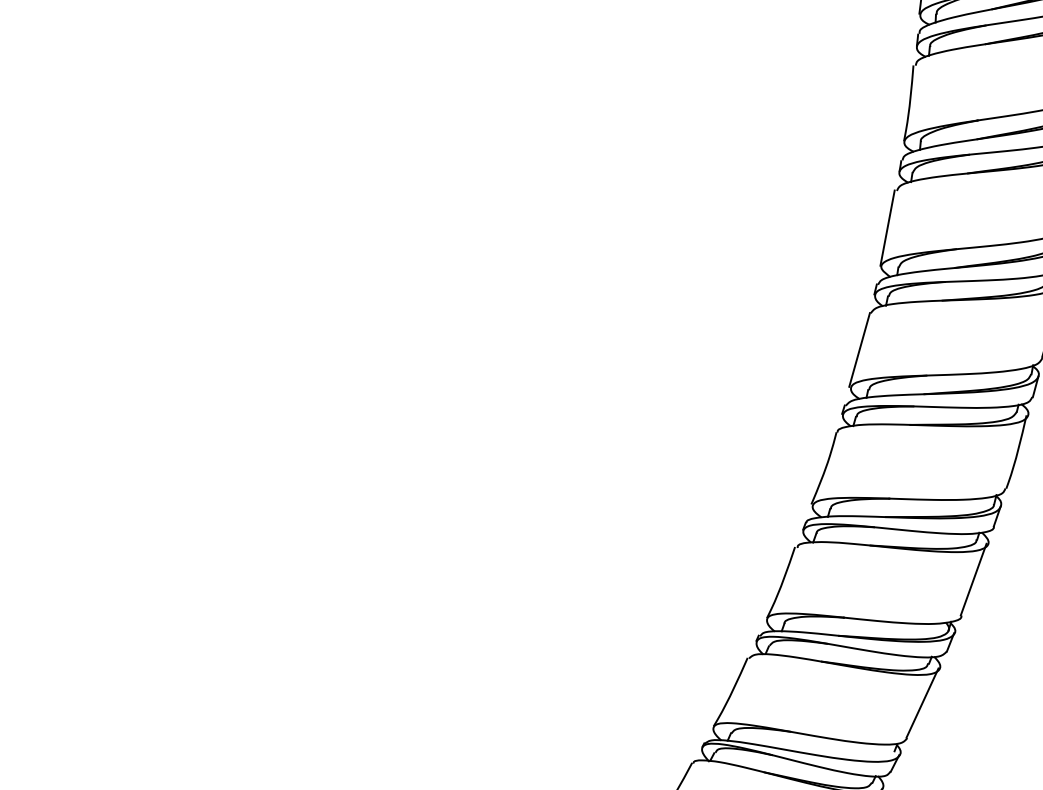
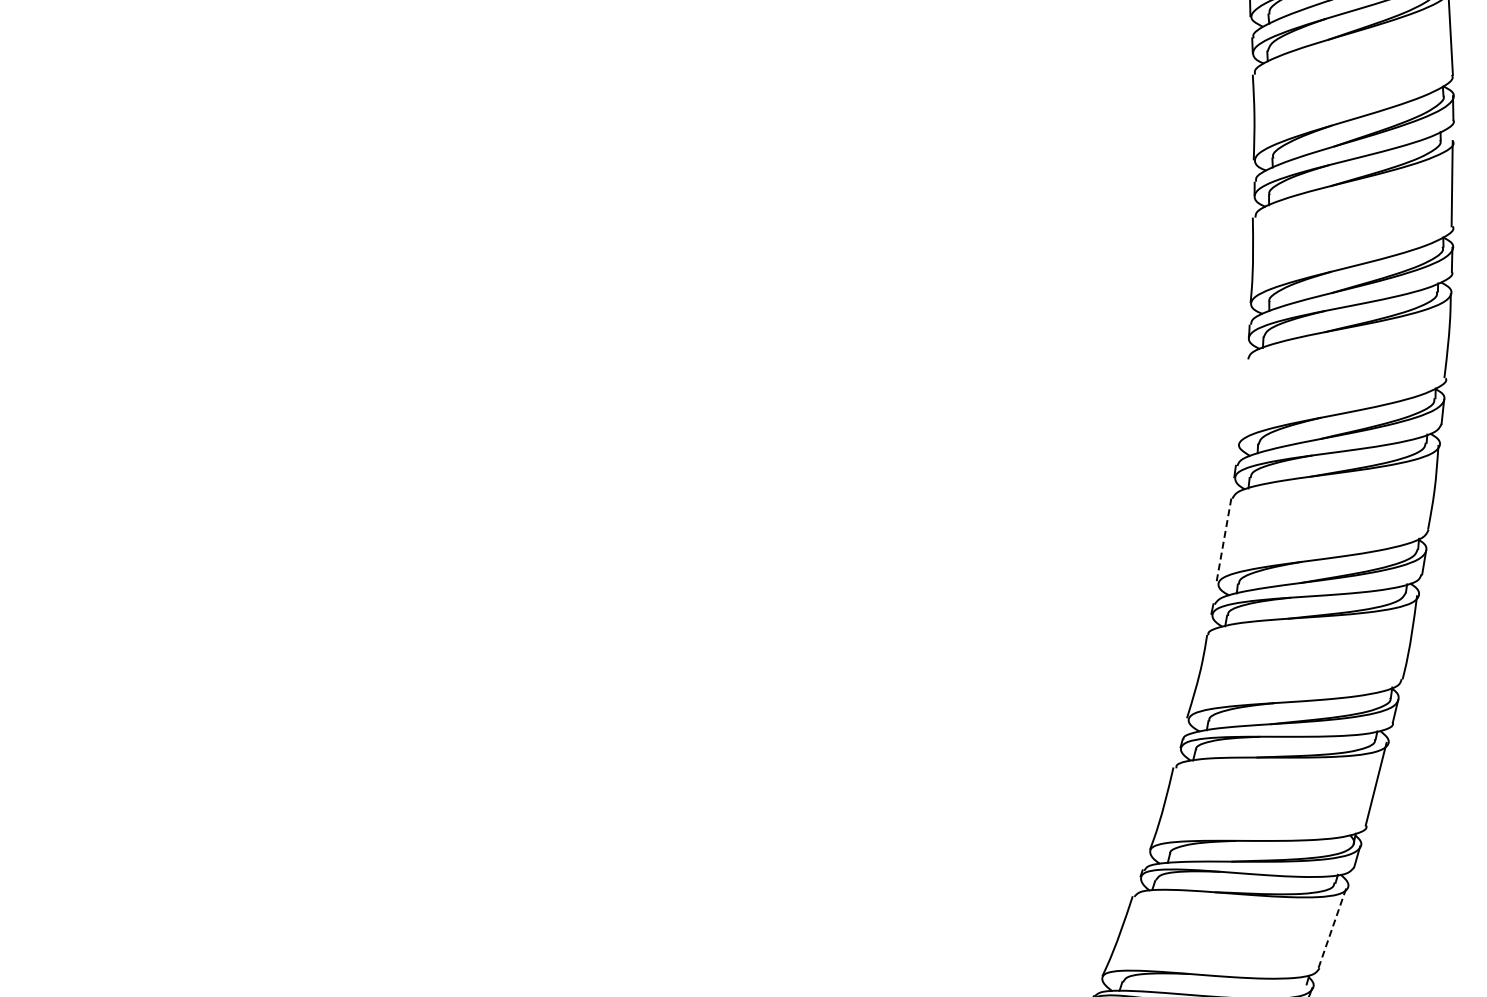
line: (887, 227) -> (1241, 401), removed
line: (859, 349) -> (1223, 540), solid -> dashed
line: (922, 703) -> (1332, 927), solid -> dashed

